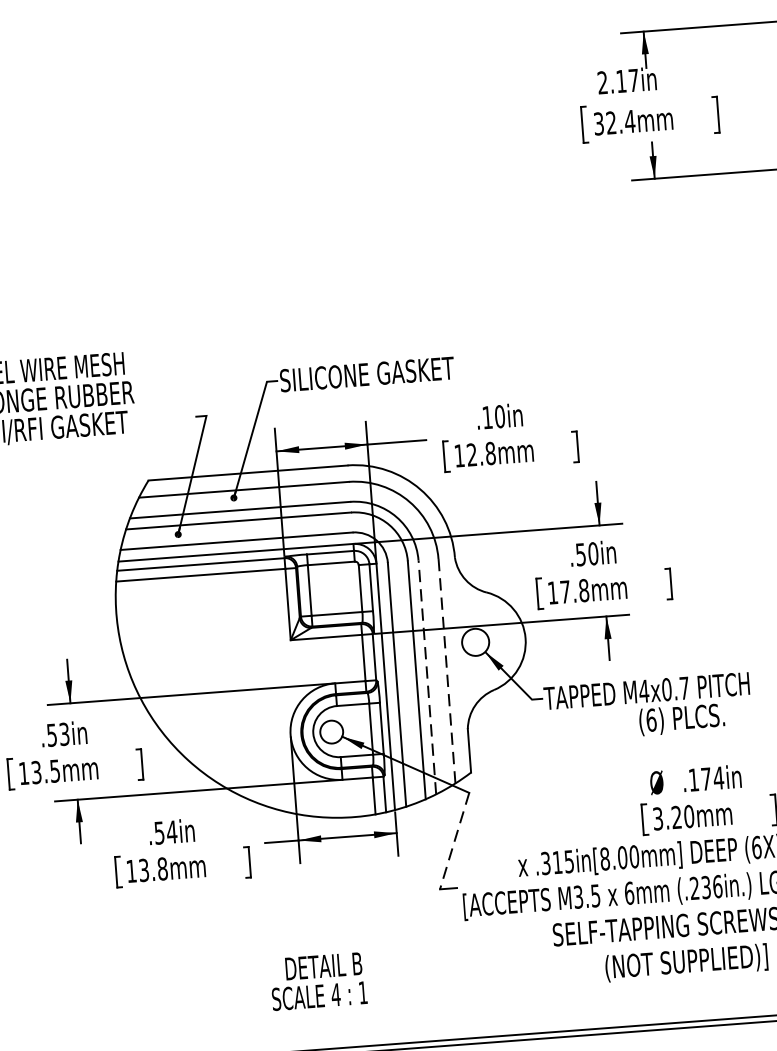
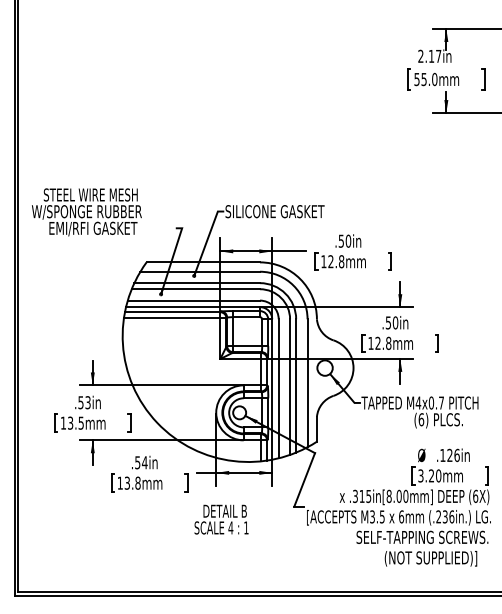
text: (613, 122) -> (425, 79), 32.4mm -> 55.0mm
text: (485, 416) -> (340, 240), .10in -> .50in
text: (564, 590) -> (377, 342), 17.8mm -> 12.8mm
line: (446, 671) -> (307, 383), dashed -> solid
line: (427, 676) -> (296, 385), dashed -> solid
text: (712, 778) -> (453, 455), .174in -> .126in
line: (454, 840) -> (304, 479), dashed -> solid
text: (318, 981) -> (221, 519), moved

